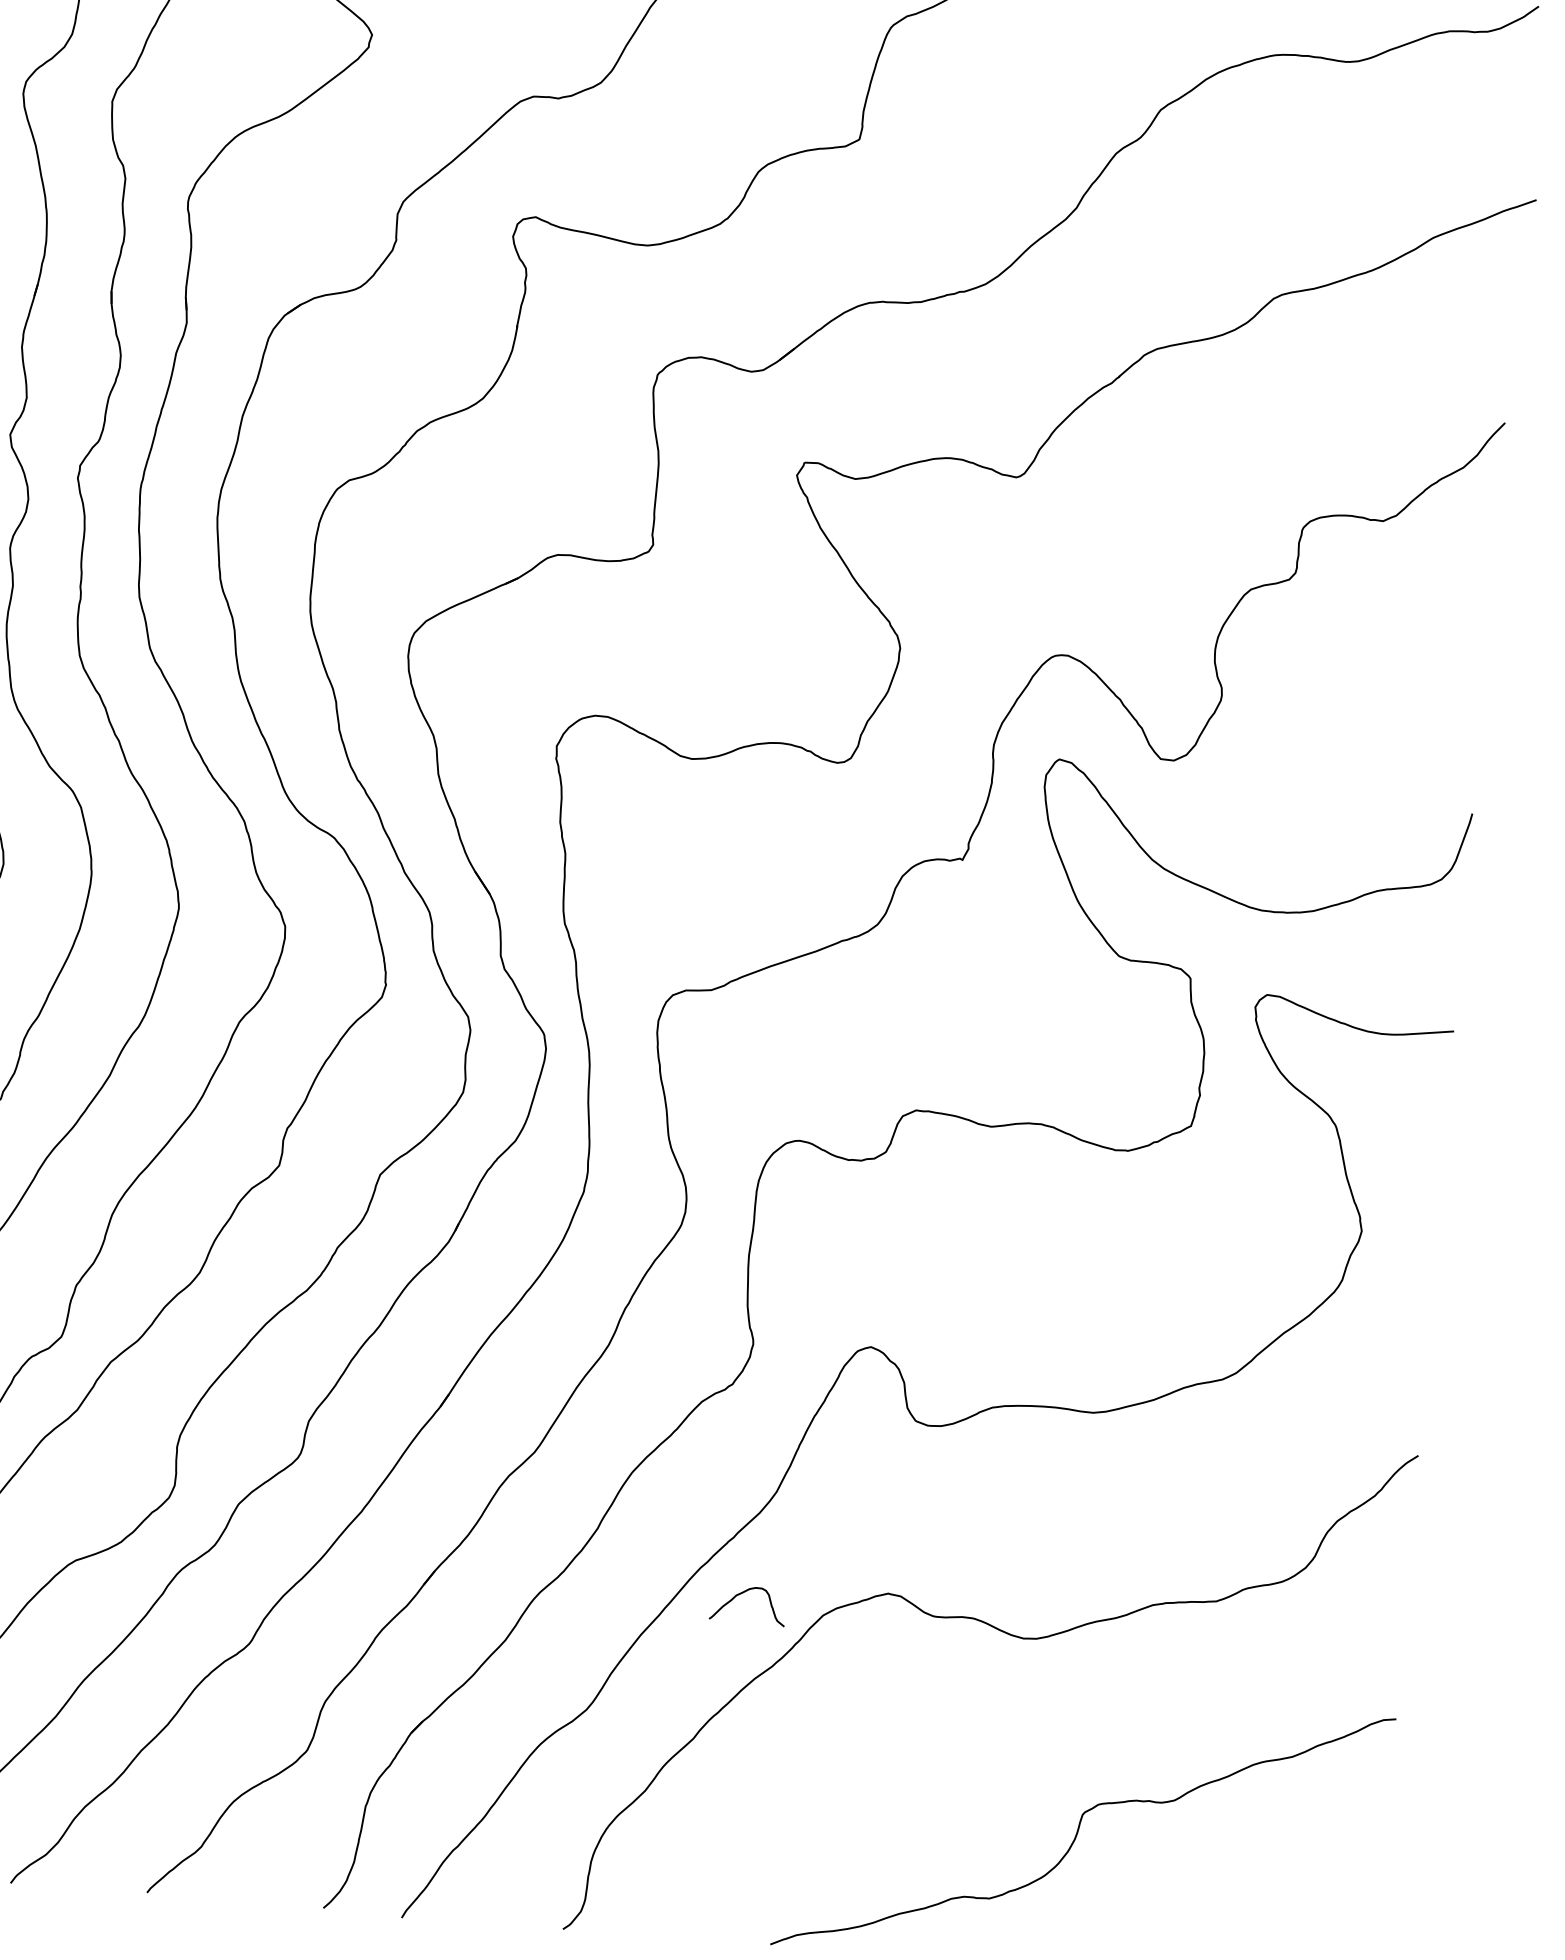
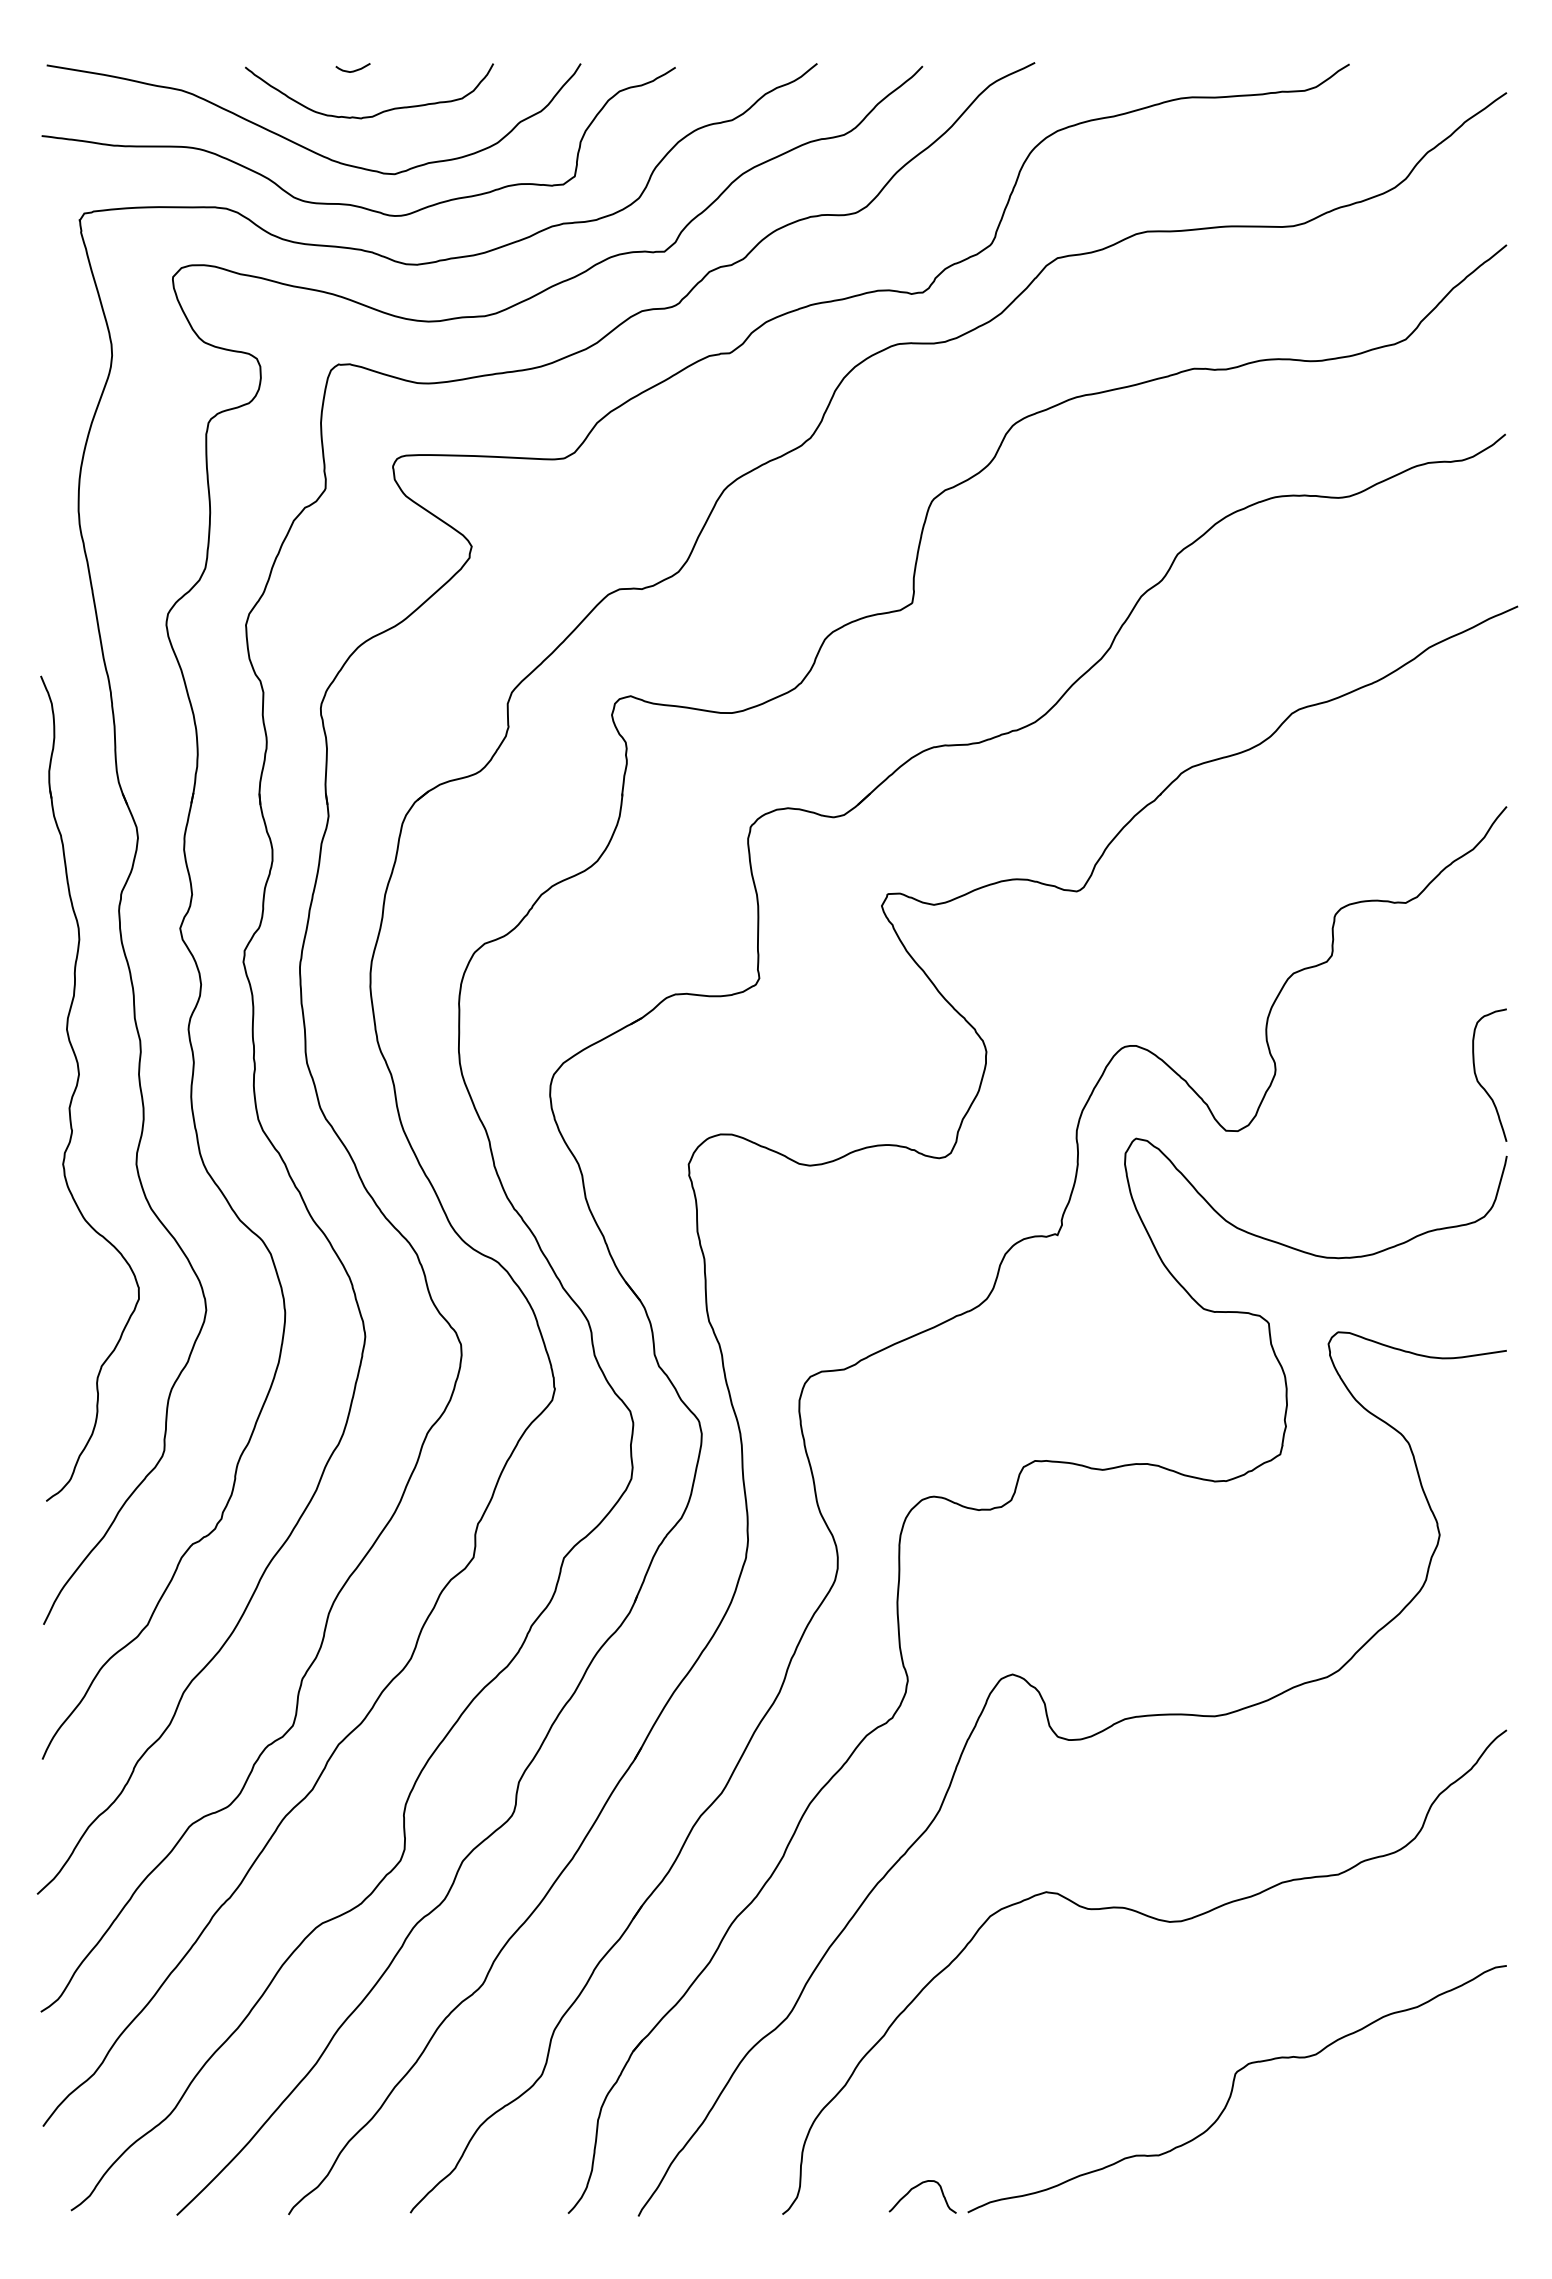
curve: (1446, 723) -> (1477, 1077), added
curve: (744, 1593) -> (918, 2186), moved

